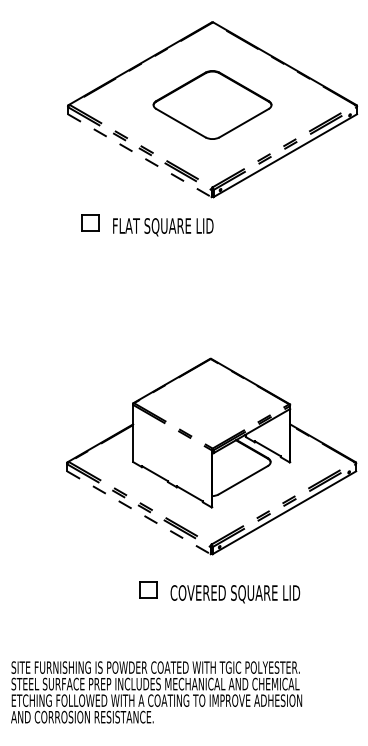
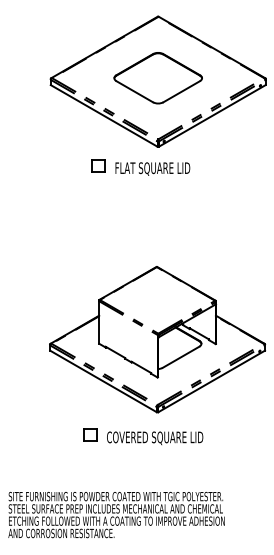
line: (139, 155) -> (103, 115), dashed -> solid
part: (147, 225) -> (141, 167), moved
line: (138, 512) -> (103, 381), dashed -> solid
part: (219, 592) -> (143, 437), moved

